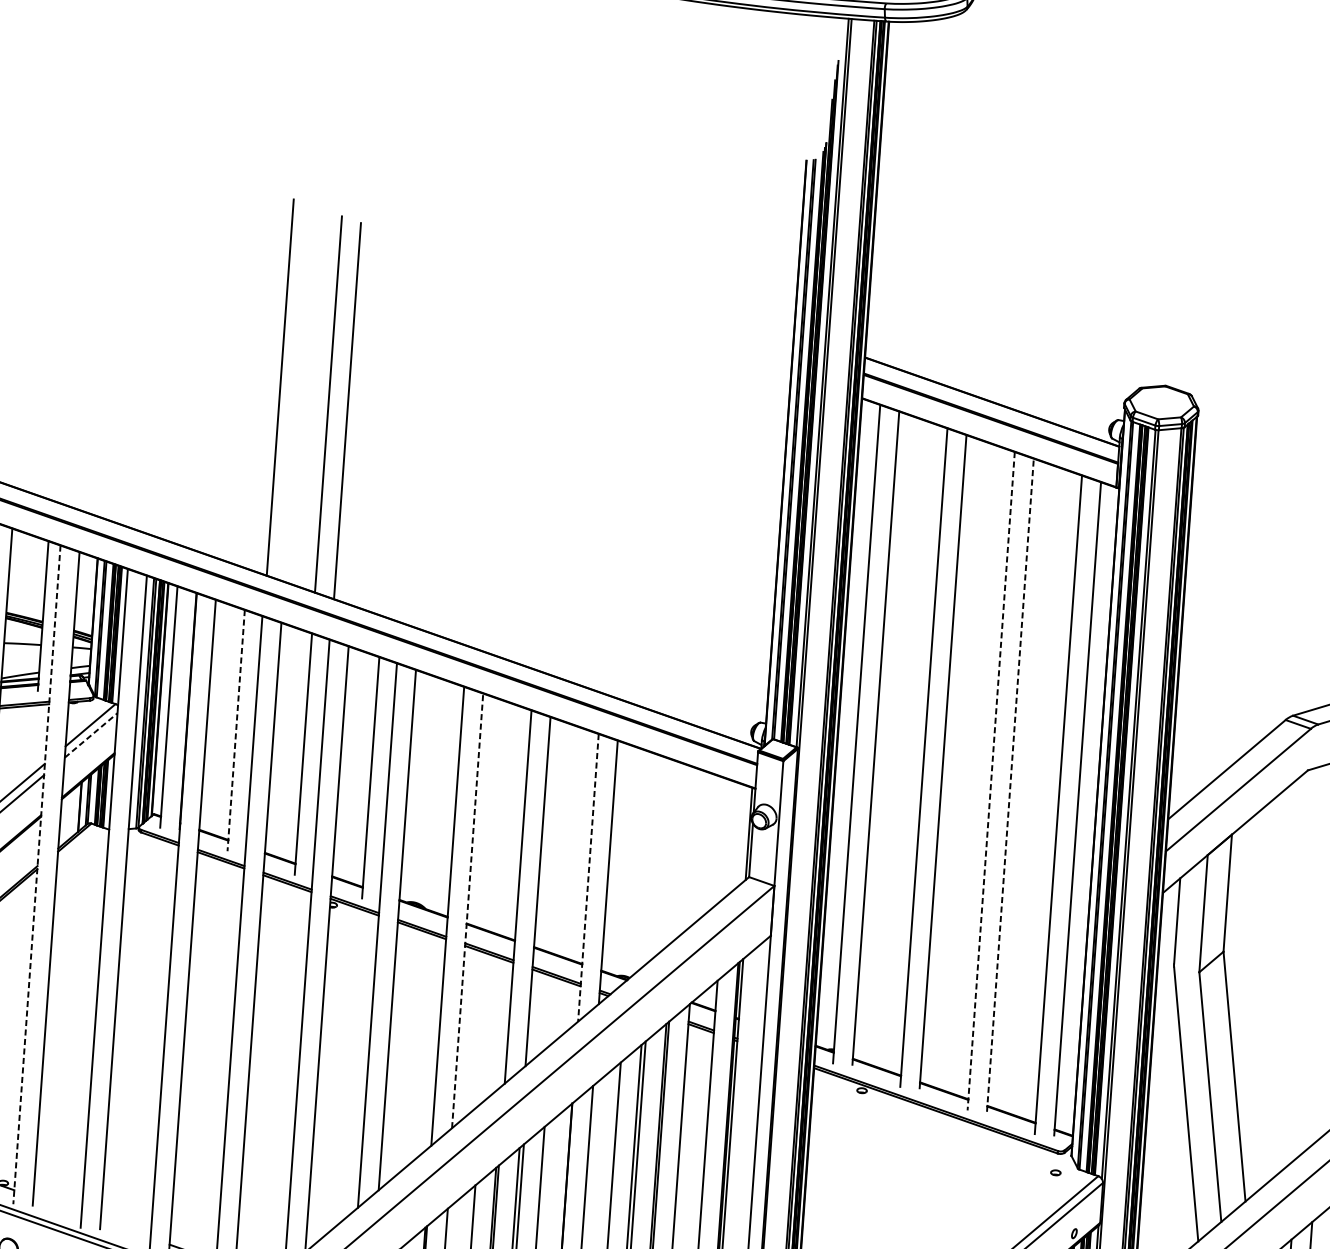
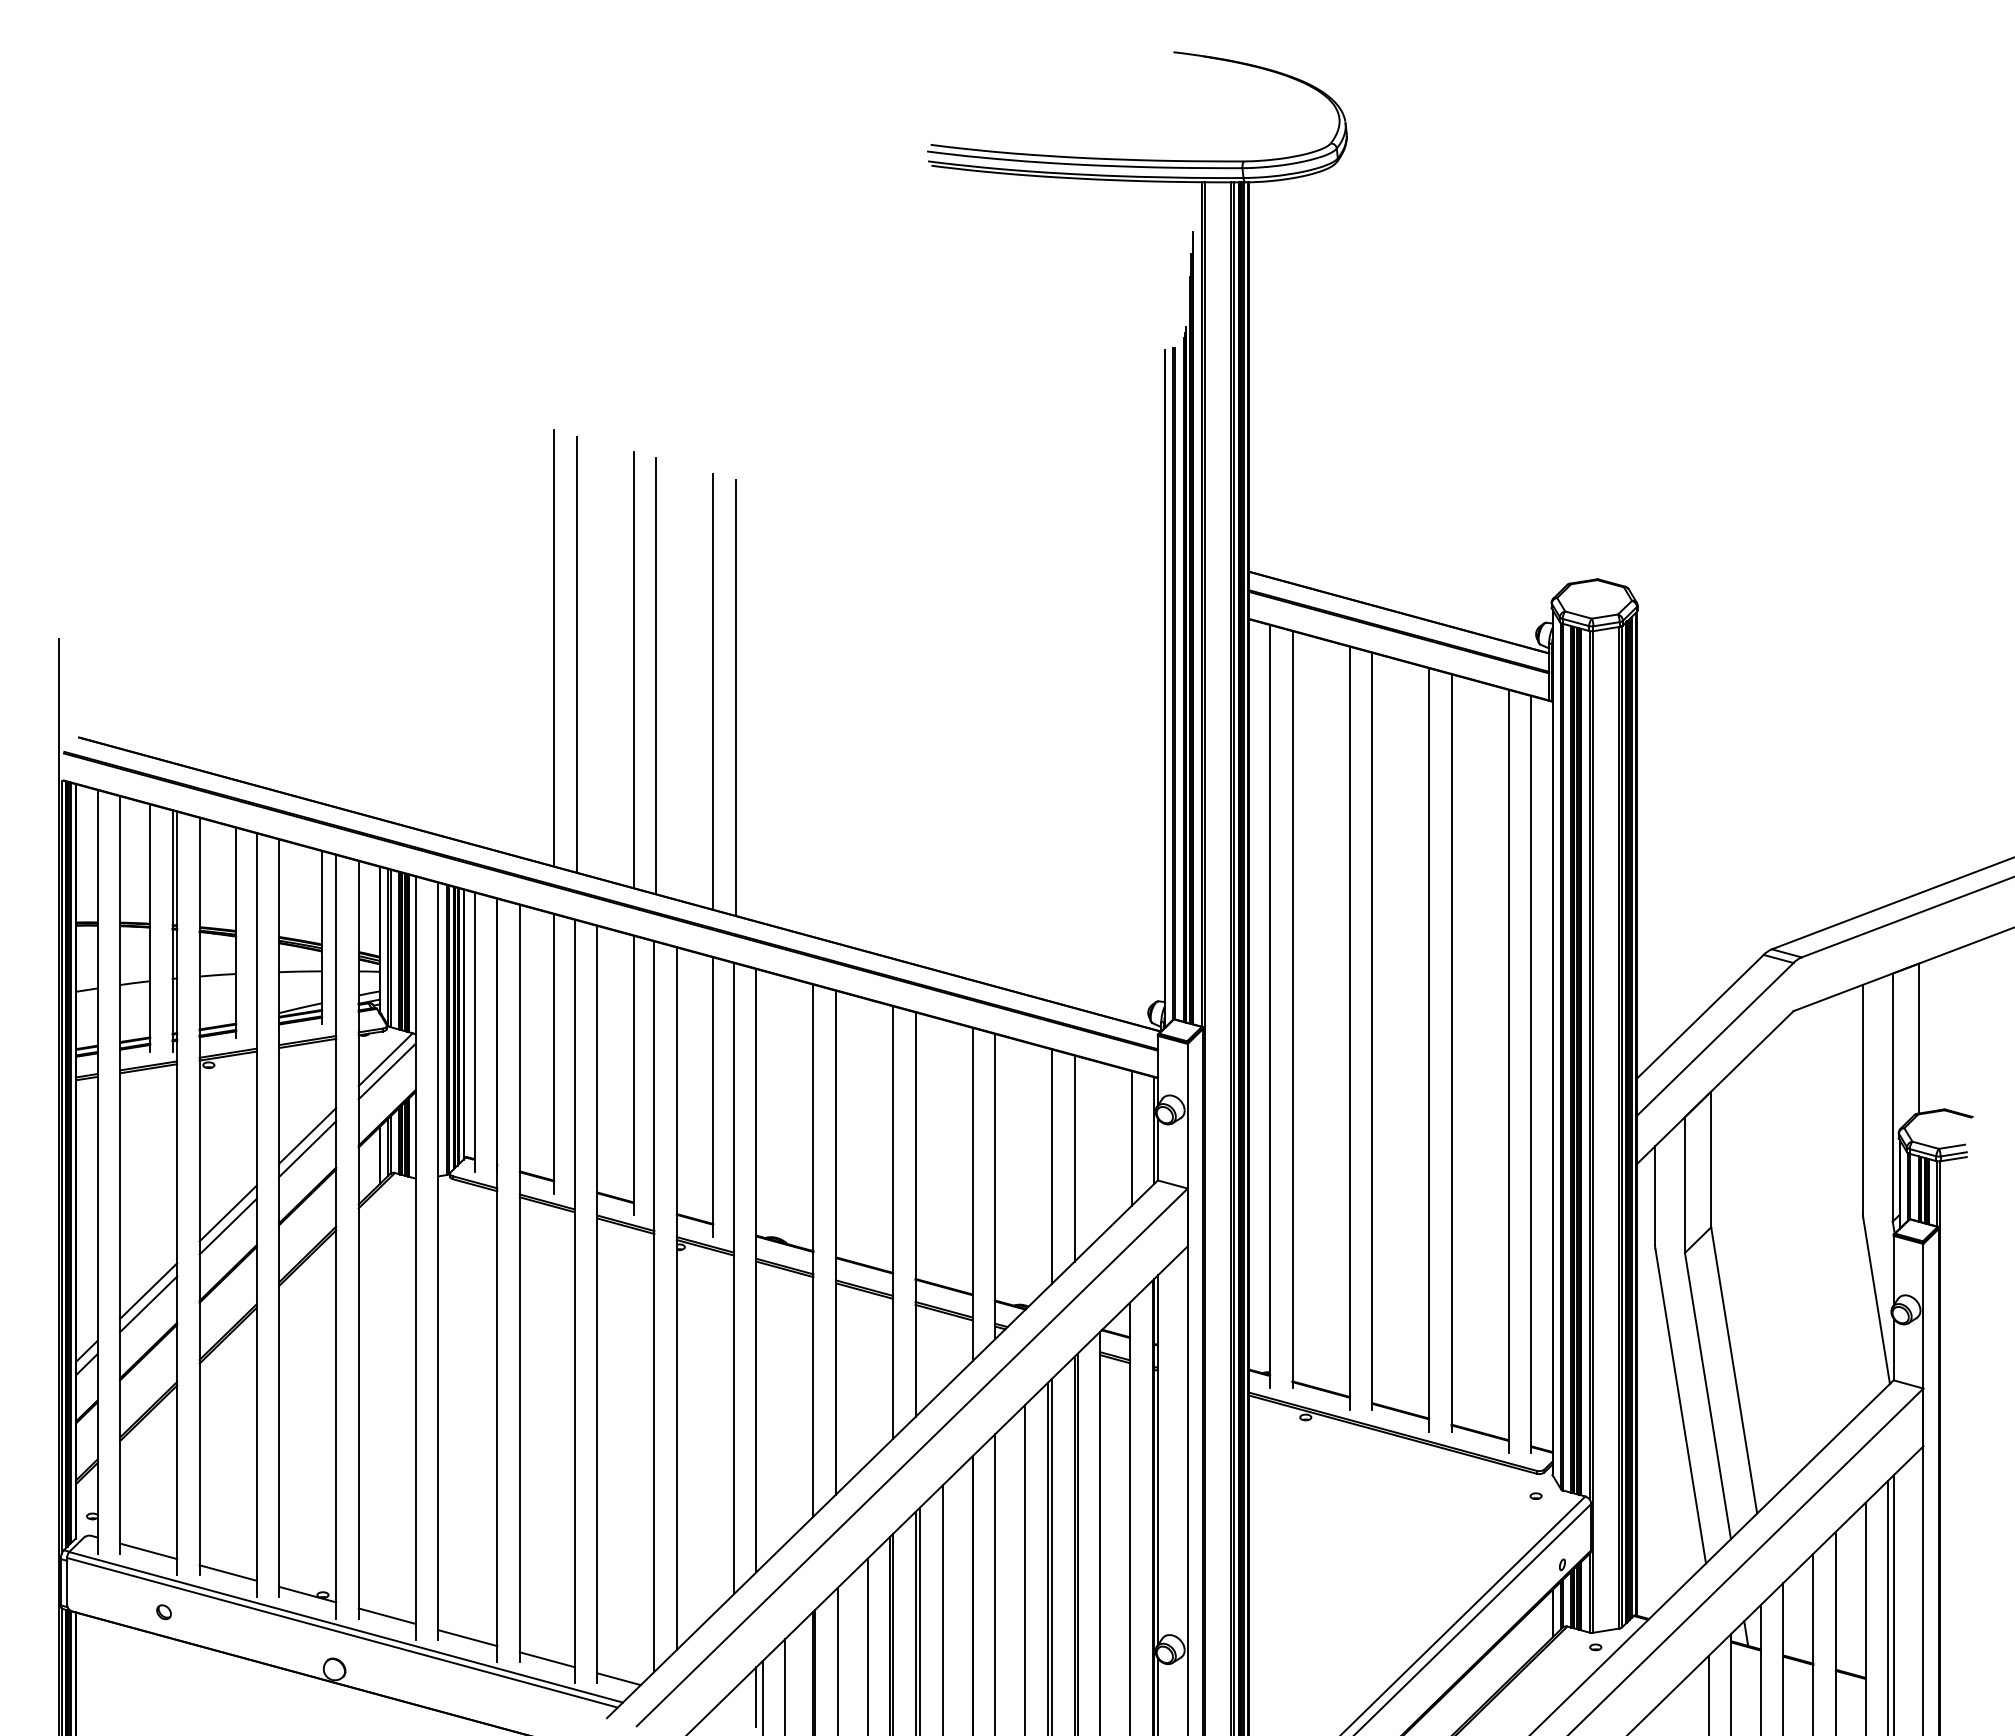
line: (261, 380) -> (554, 648), added
line: (396, 427) -> (713, 691), added
line: (414, 434) -> (735, 697), added
line: (236, 730) -> (554, 1053), dashed -> solid
line: (91, 735) -> (387, 1071), dashed -> solid
line: (991, 780) -> (1429, 1049), dashed -> solid
line: (1010, 784) -> (1451, 1052), dashed -> solid
line: (728, 839) -> (1131, 1138), added
line: (678, 853) -> (1074, 1158), added
line: (659, 858) -> (1052, 1166), added
line: (37, 874) -> (336, 1236), dashed -> solid
line: (588, 877) -> (972, 1194), dashed -> solid
line: (467, 910) -> (835, 1242), dashed -> solid
line: (56, 1204) -> (386, 1615), added
line: (125, 1229) -> (467, 1638), added

